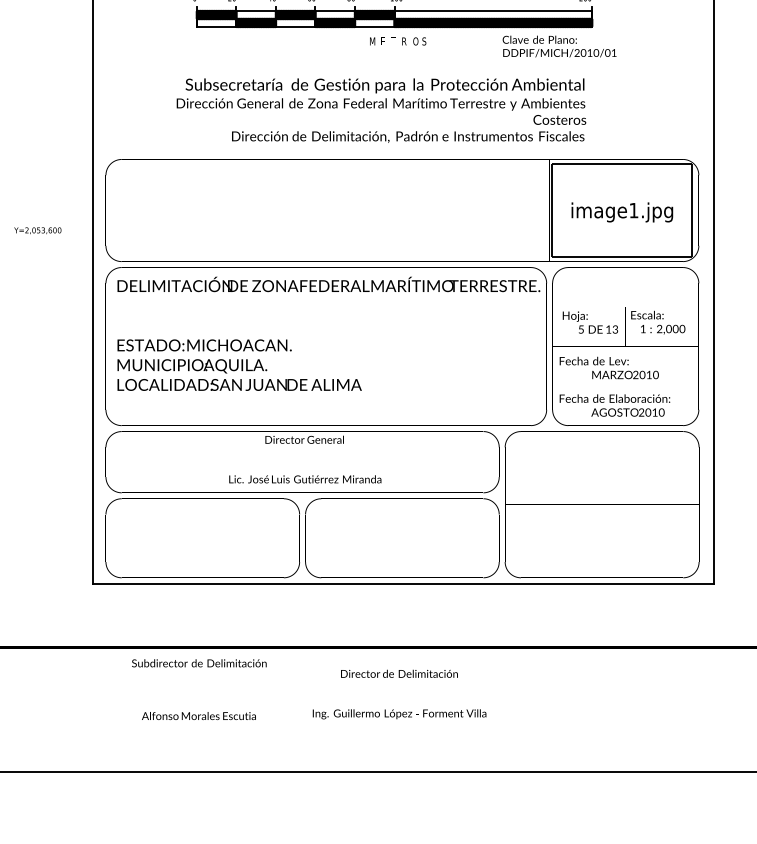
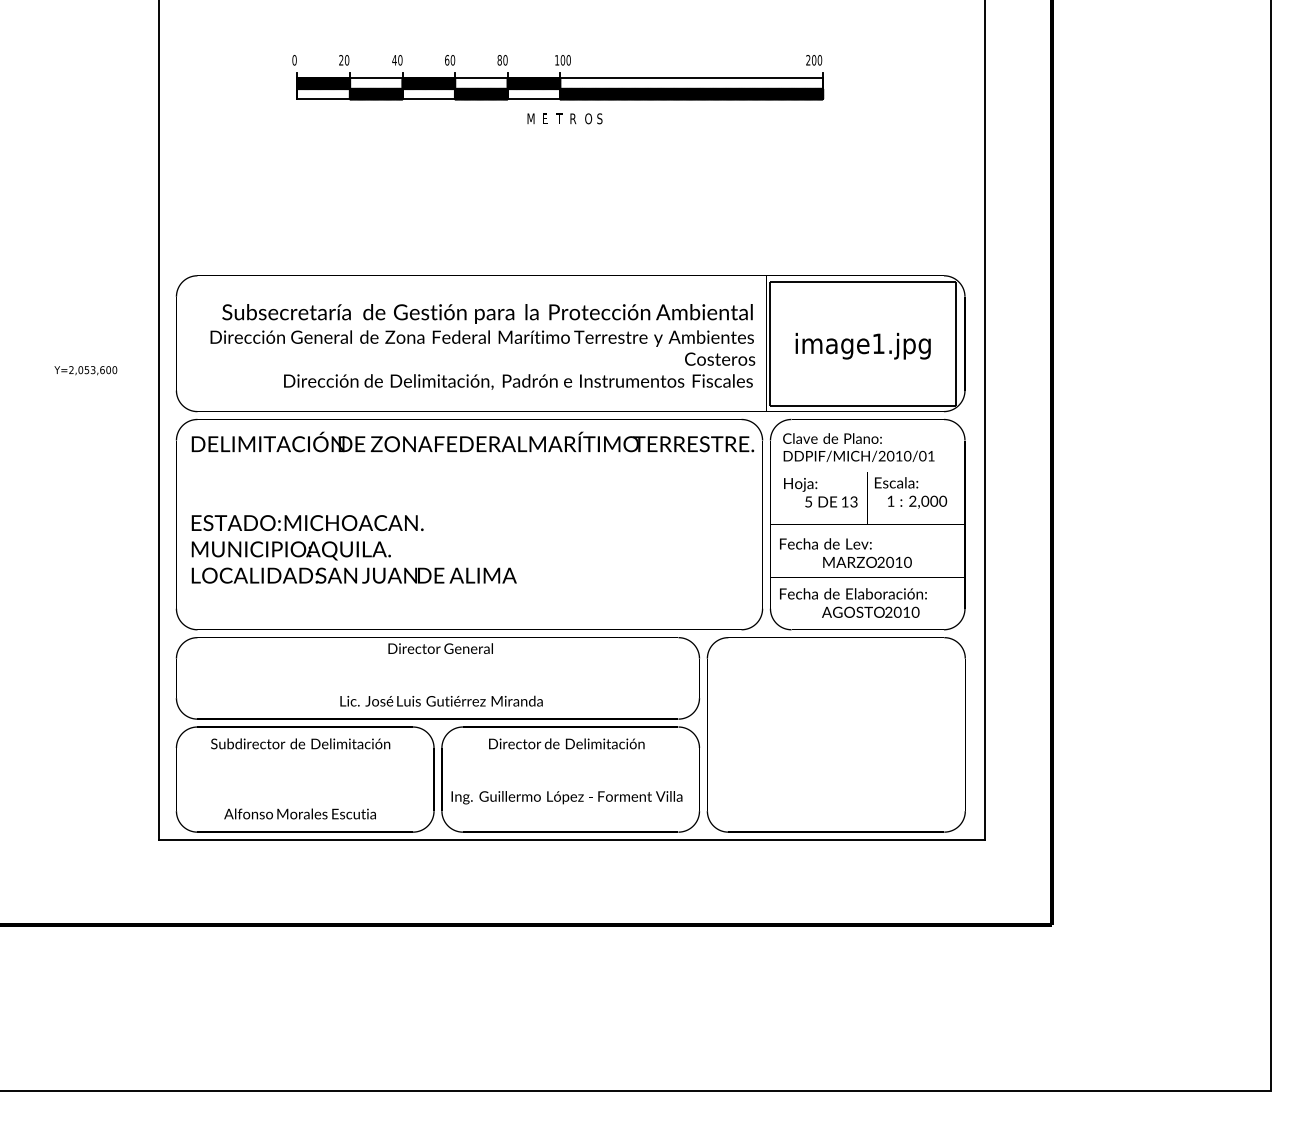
text: (559, 46) -> (858, 447), moved
text: (381, 110) -> (482, 346), moved
text: (199, 689) -> (300, 778), moved
text: (399, 694) -> (566, 771), moved

